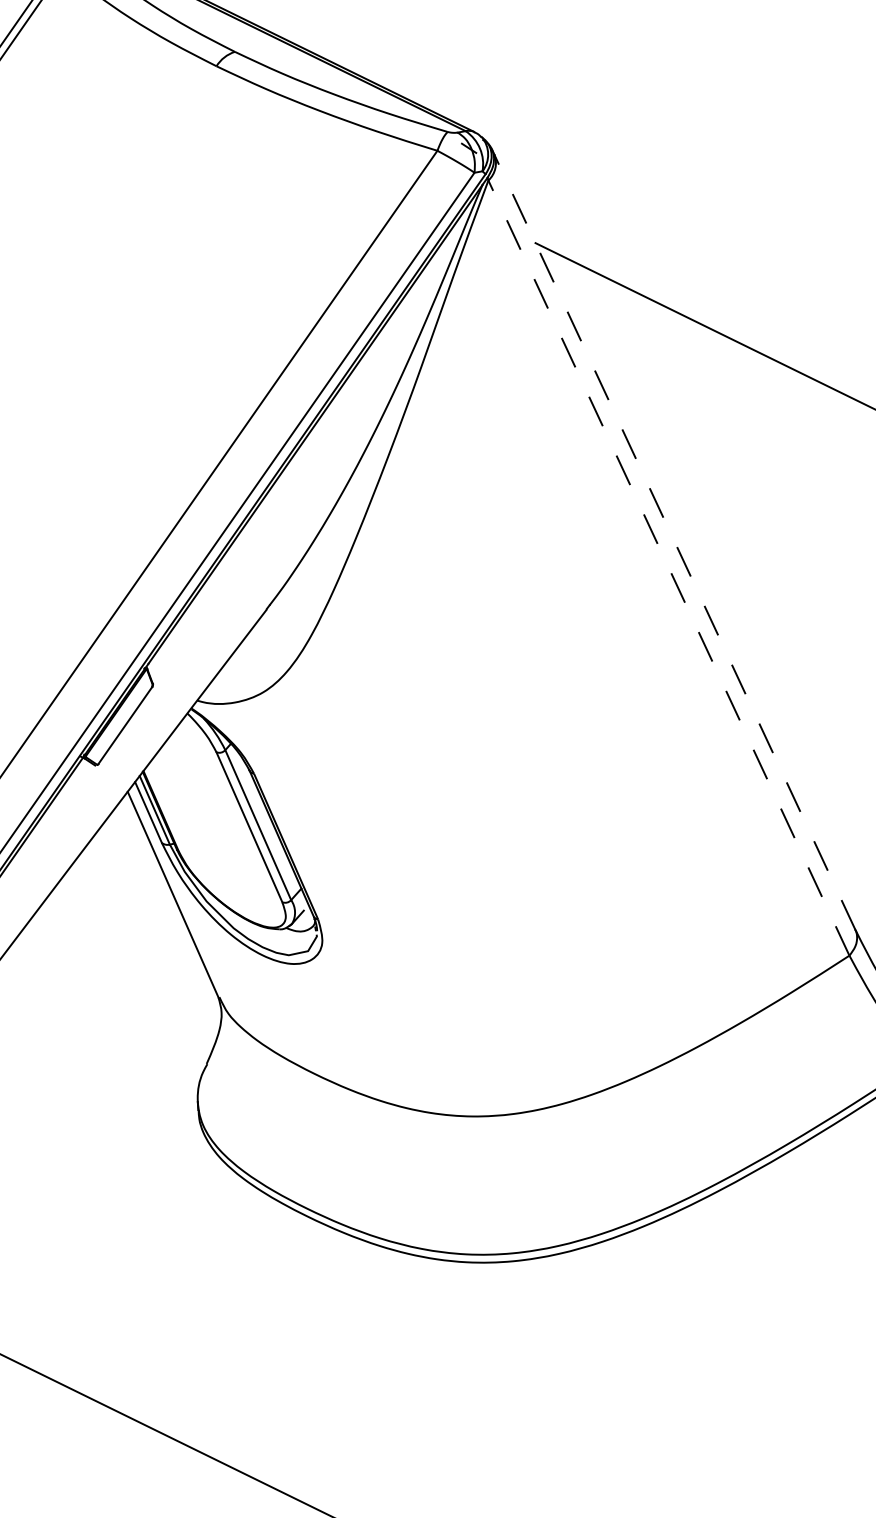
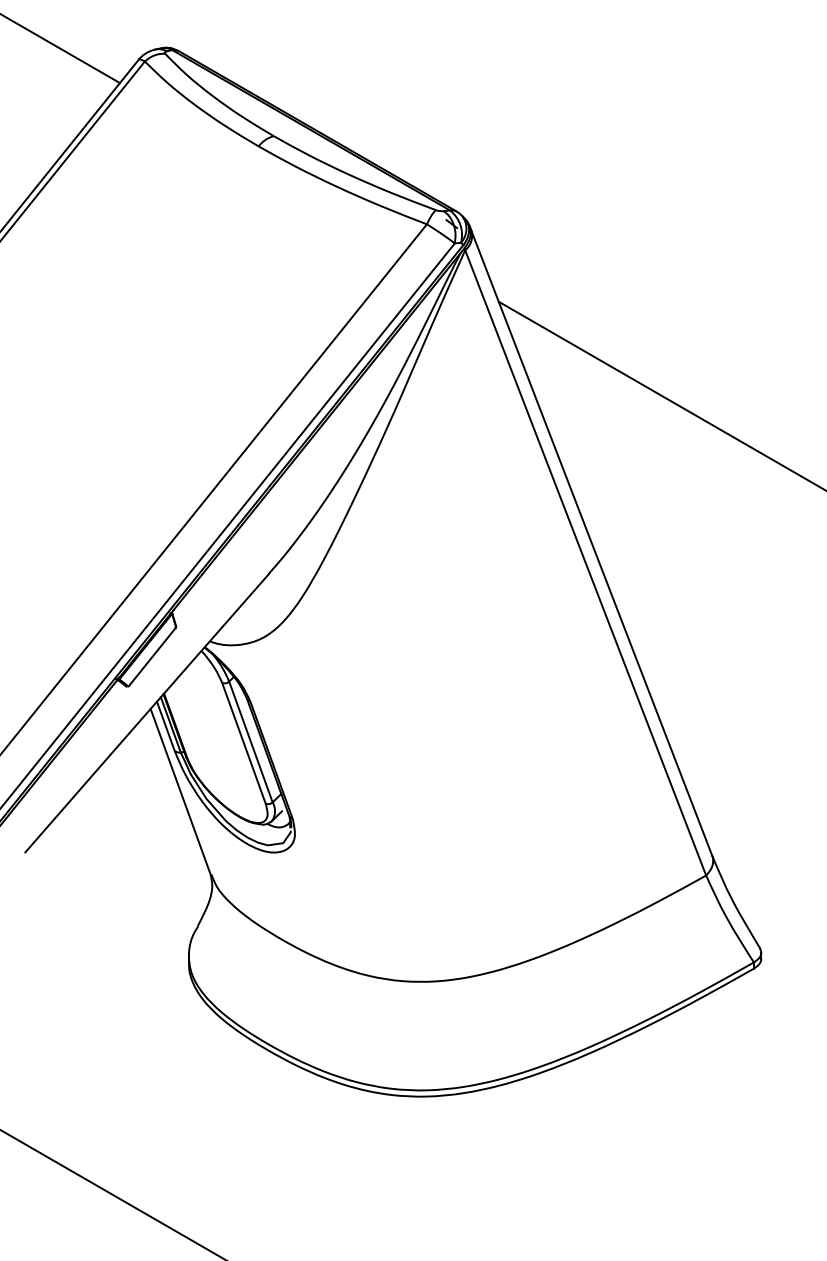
line: (674, 542) -> (591, 543), dashed -> solid
line: (668, 567) -> (585, 562), dashed -> solid

